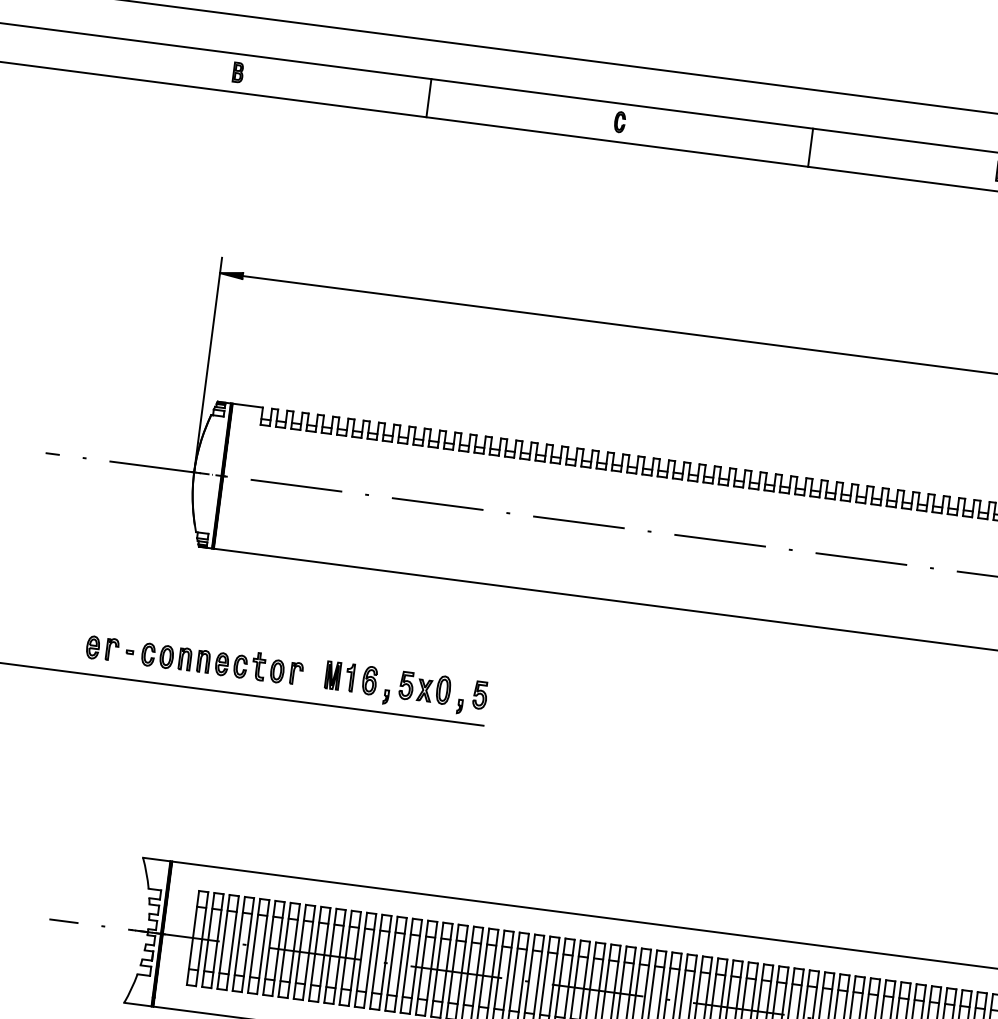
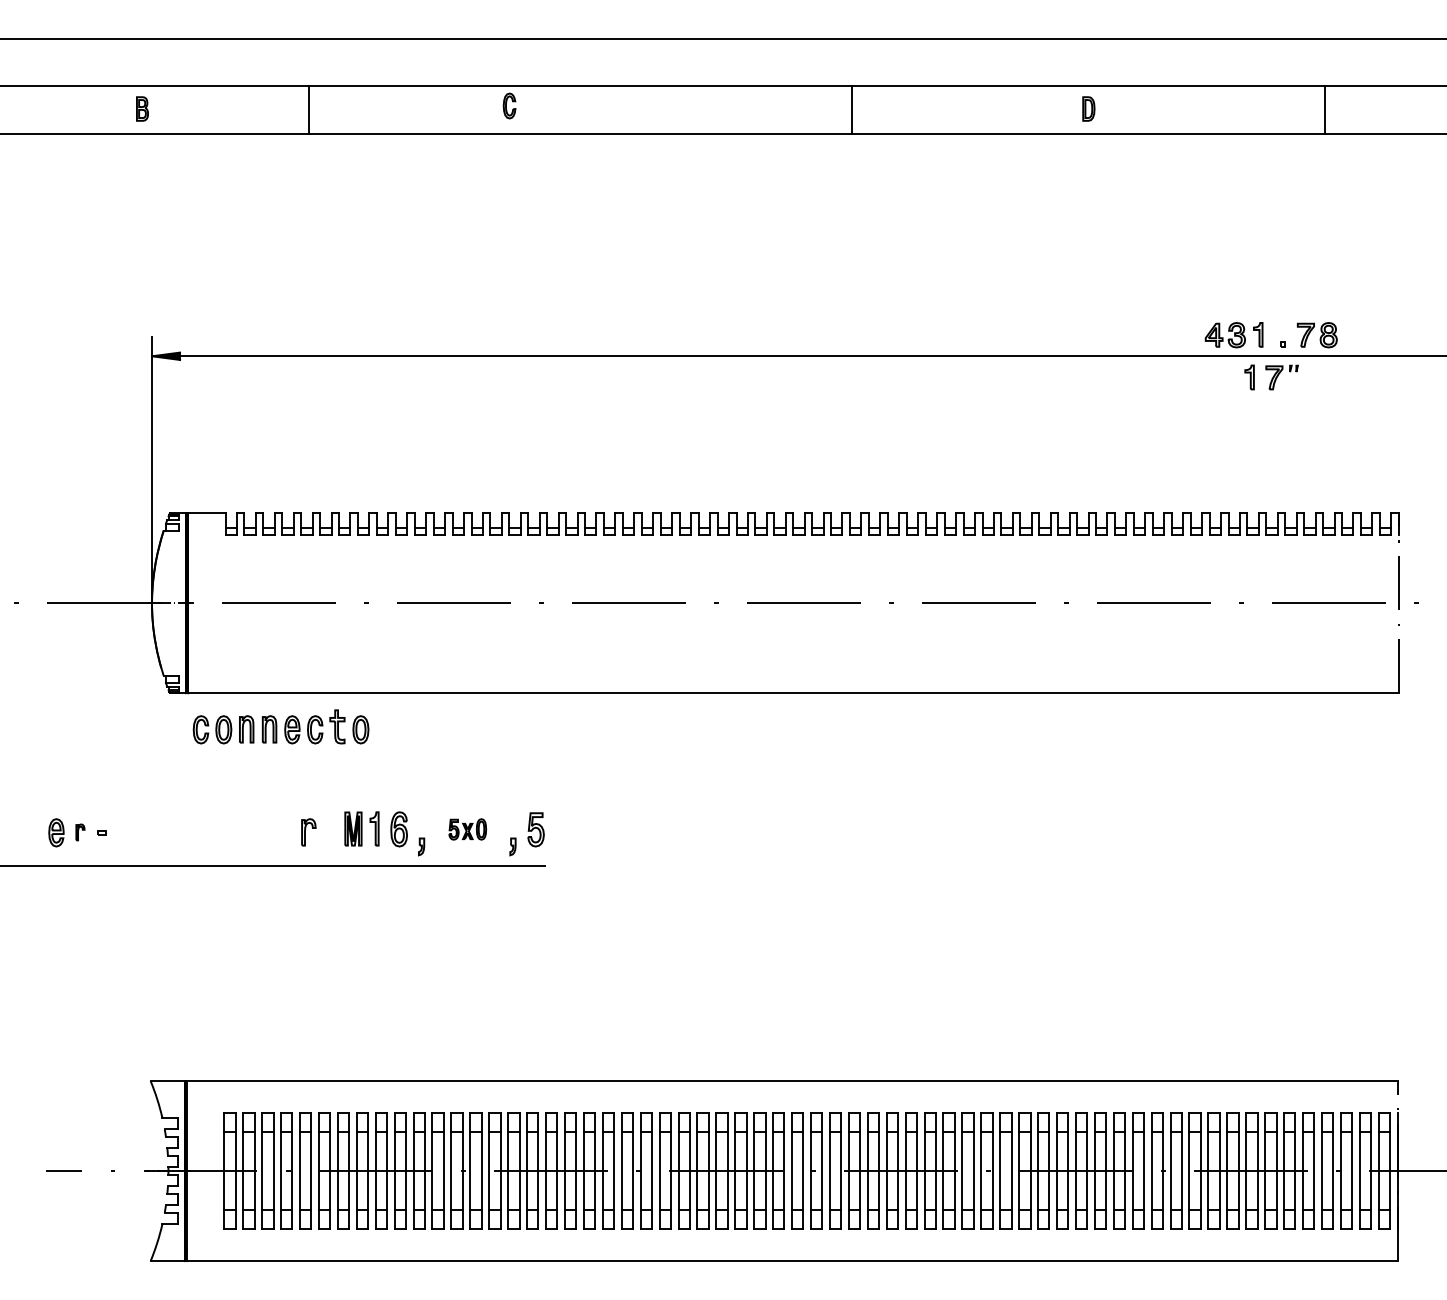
line: (428, 97) -> (308, 109), moved
part: (619, 121) -> (509, 105), moved
part: (112, 649) -> (80, 832), size x0.6
part: (212, 660) -> (280, 726), moved
part: (425, 687) -> (467, 829), size x0.6

